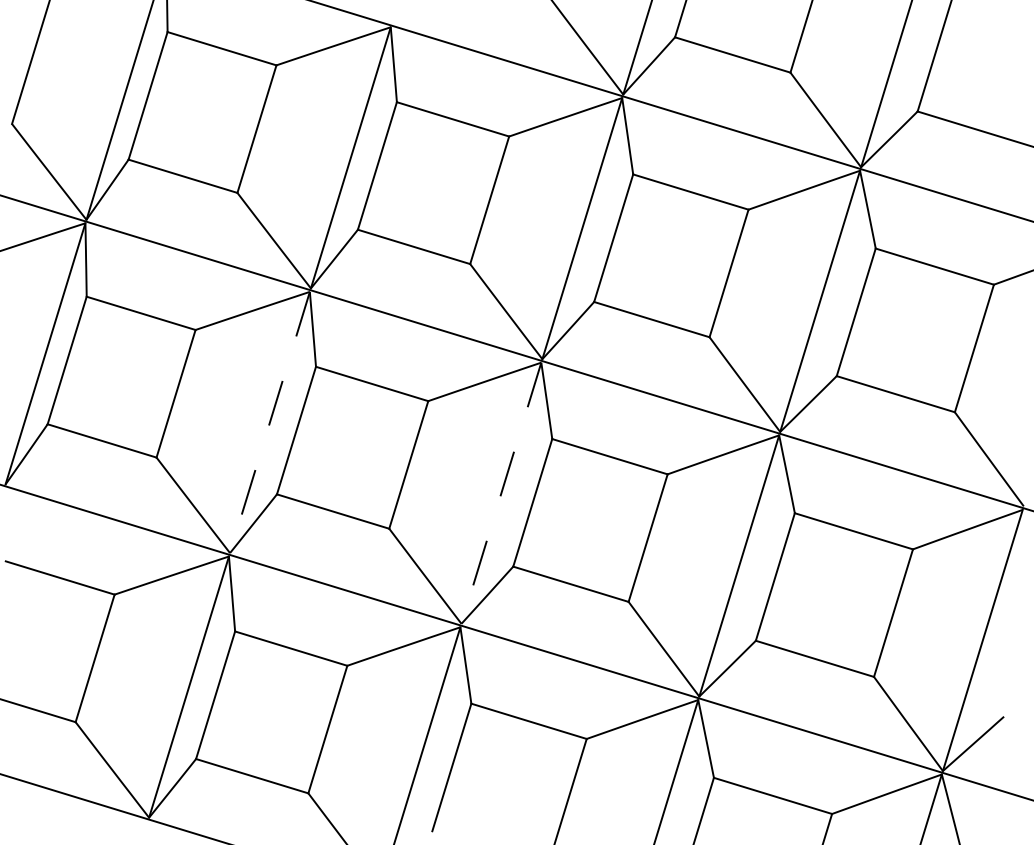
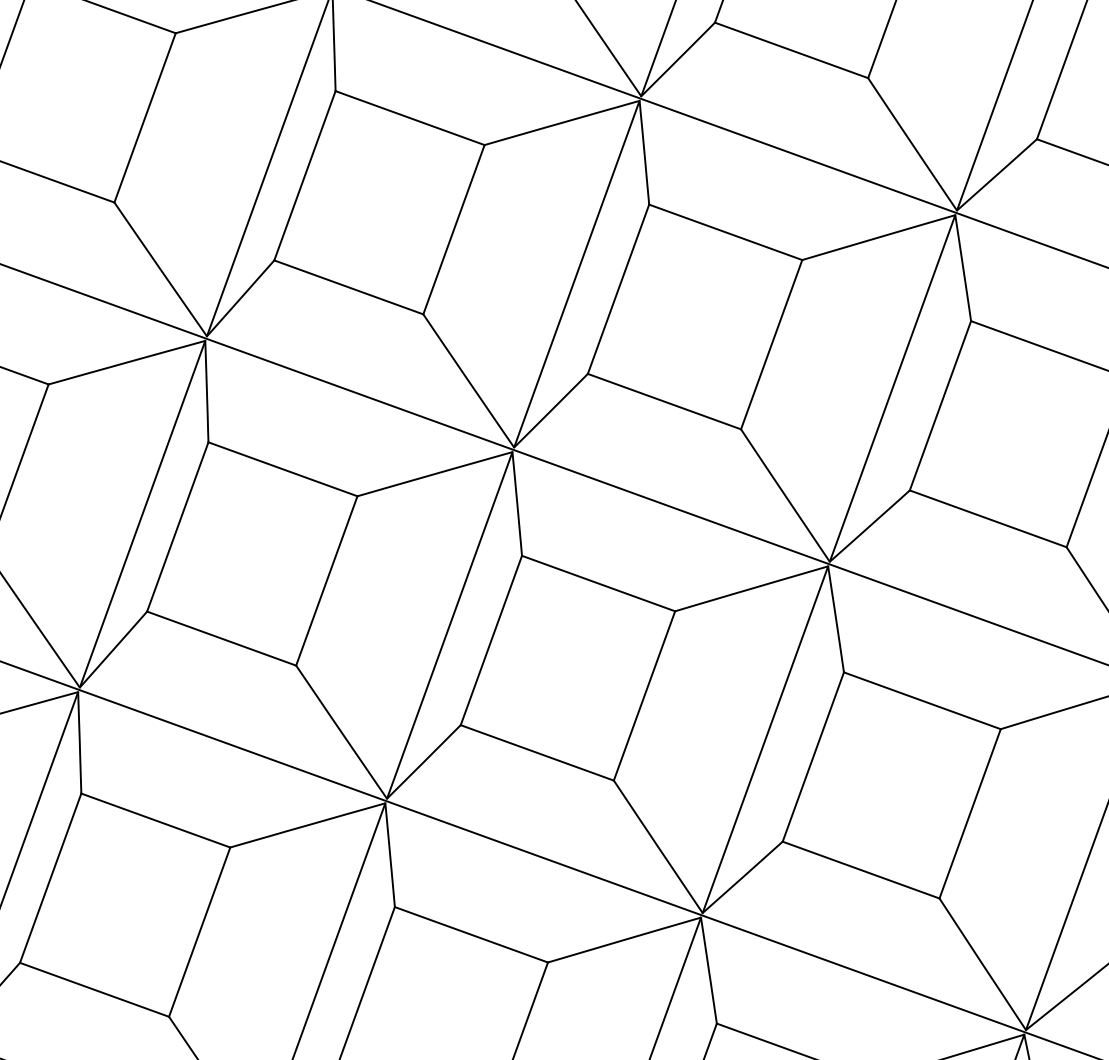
line: (269, 422) -> (141, 514), dashed -> solid
line: (501, 493) -> (449, 625), dashed -> solid

